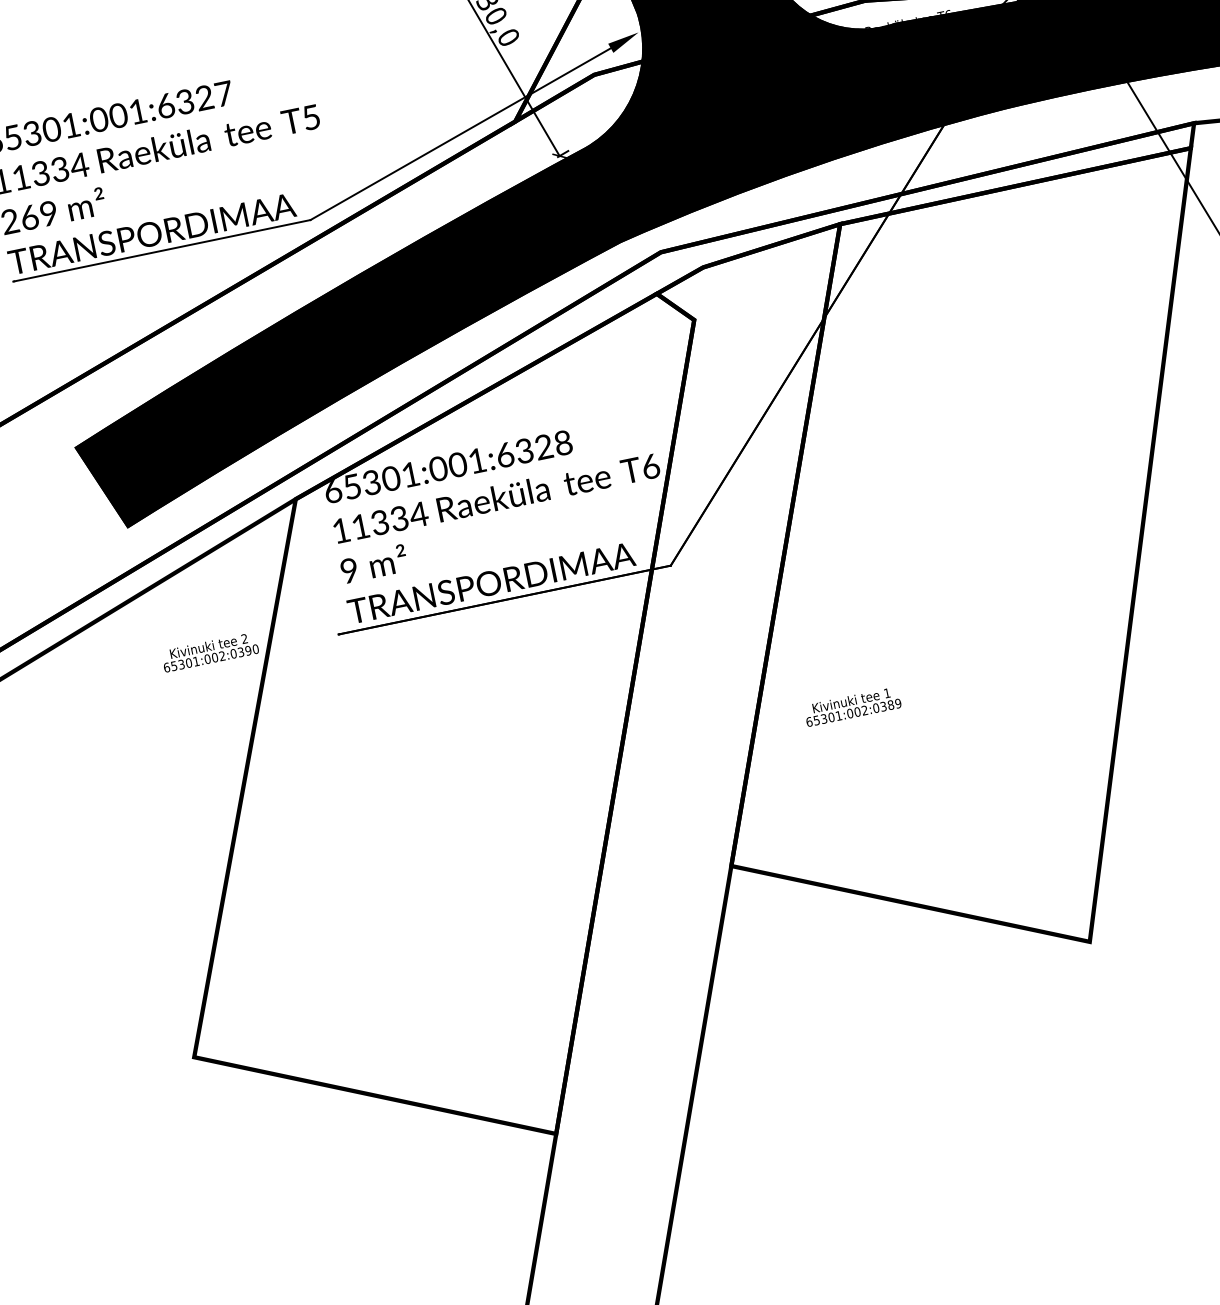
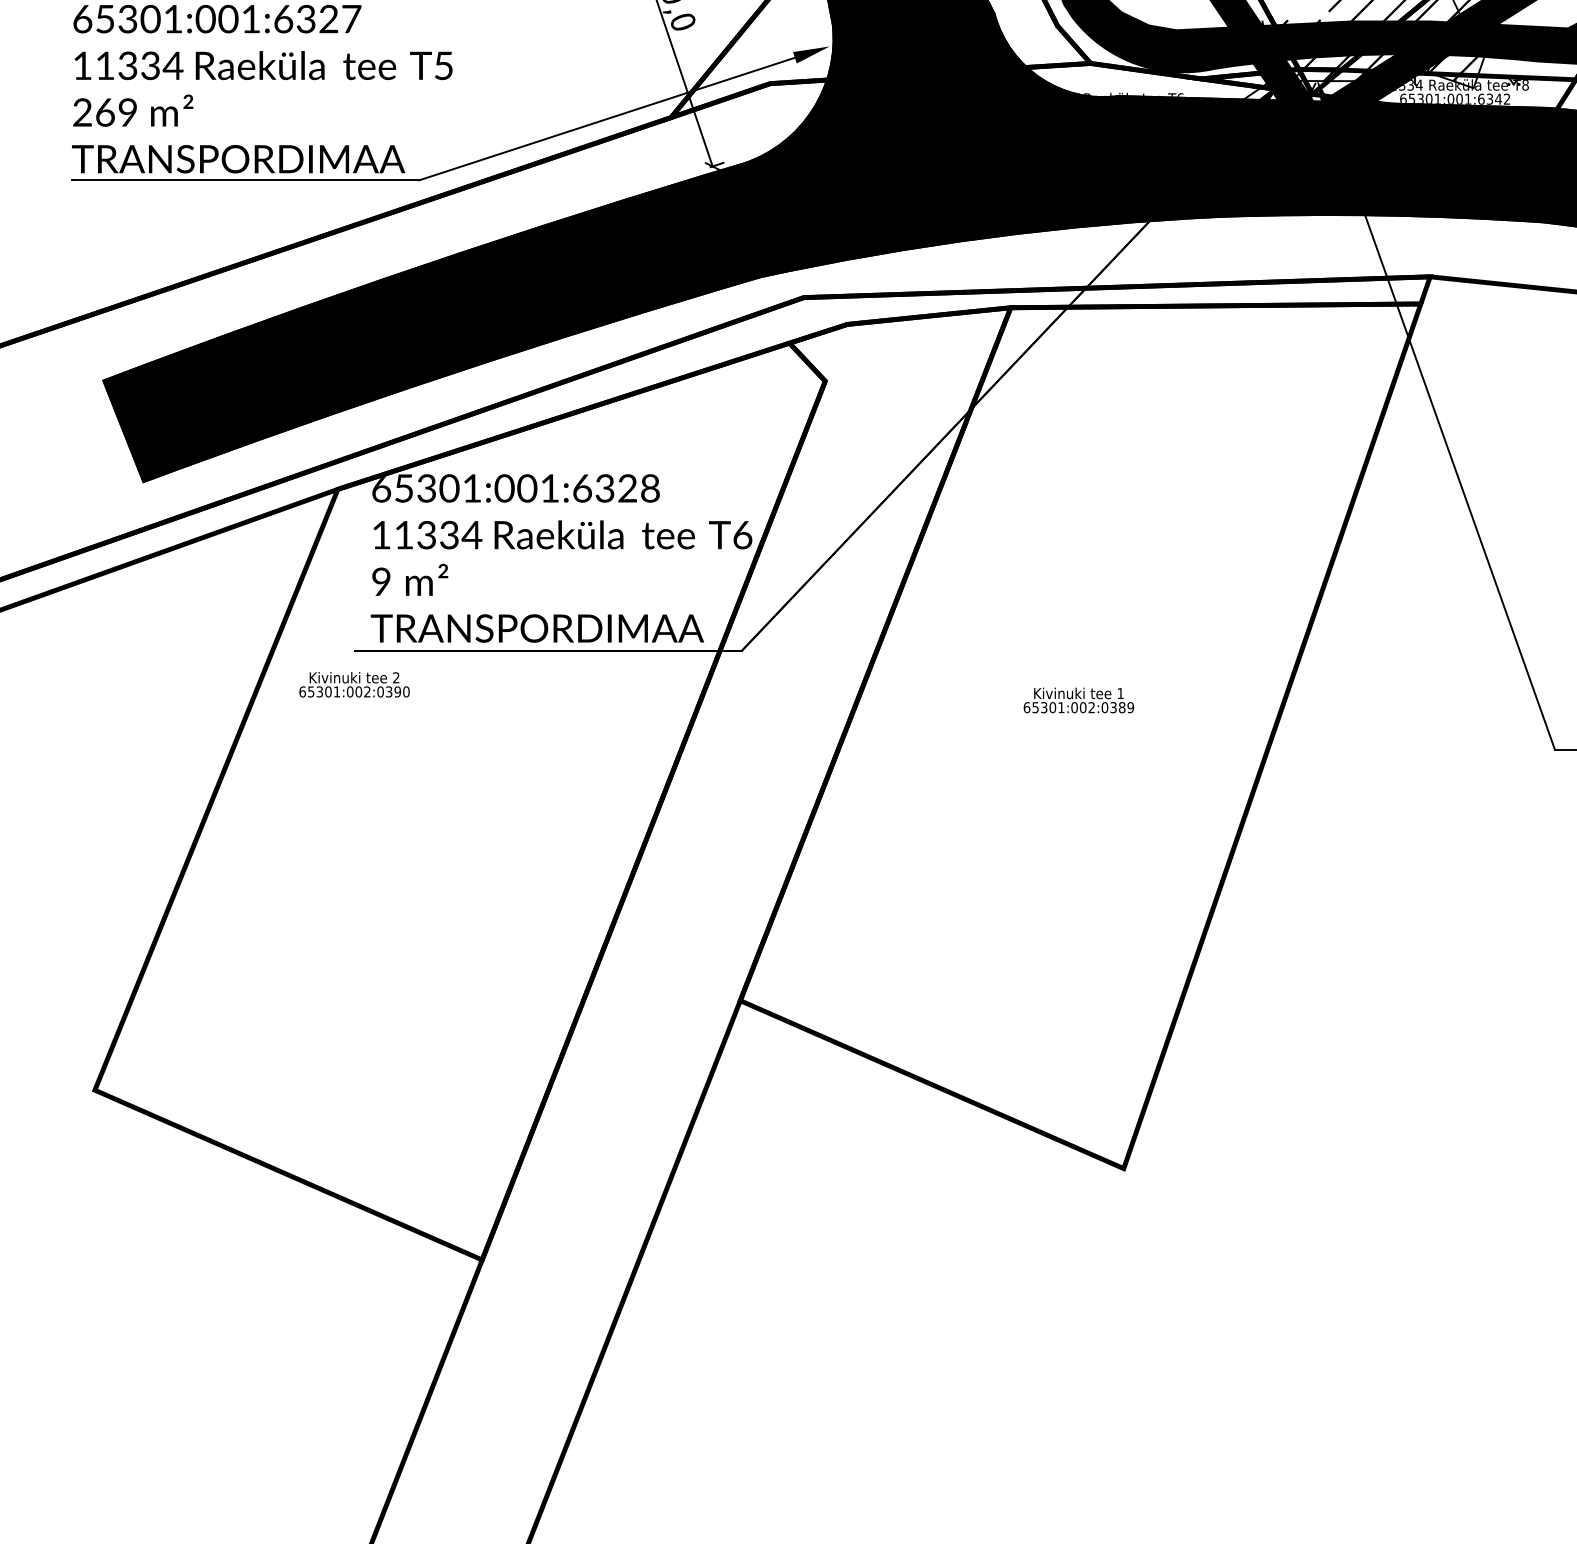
text: (210, 652) -> (354, 684), moved
text: (852, 706) -> (1078, 700), moved

